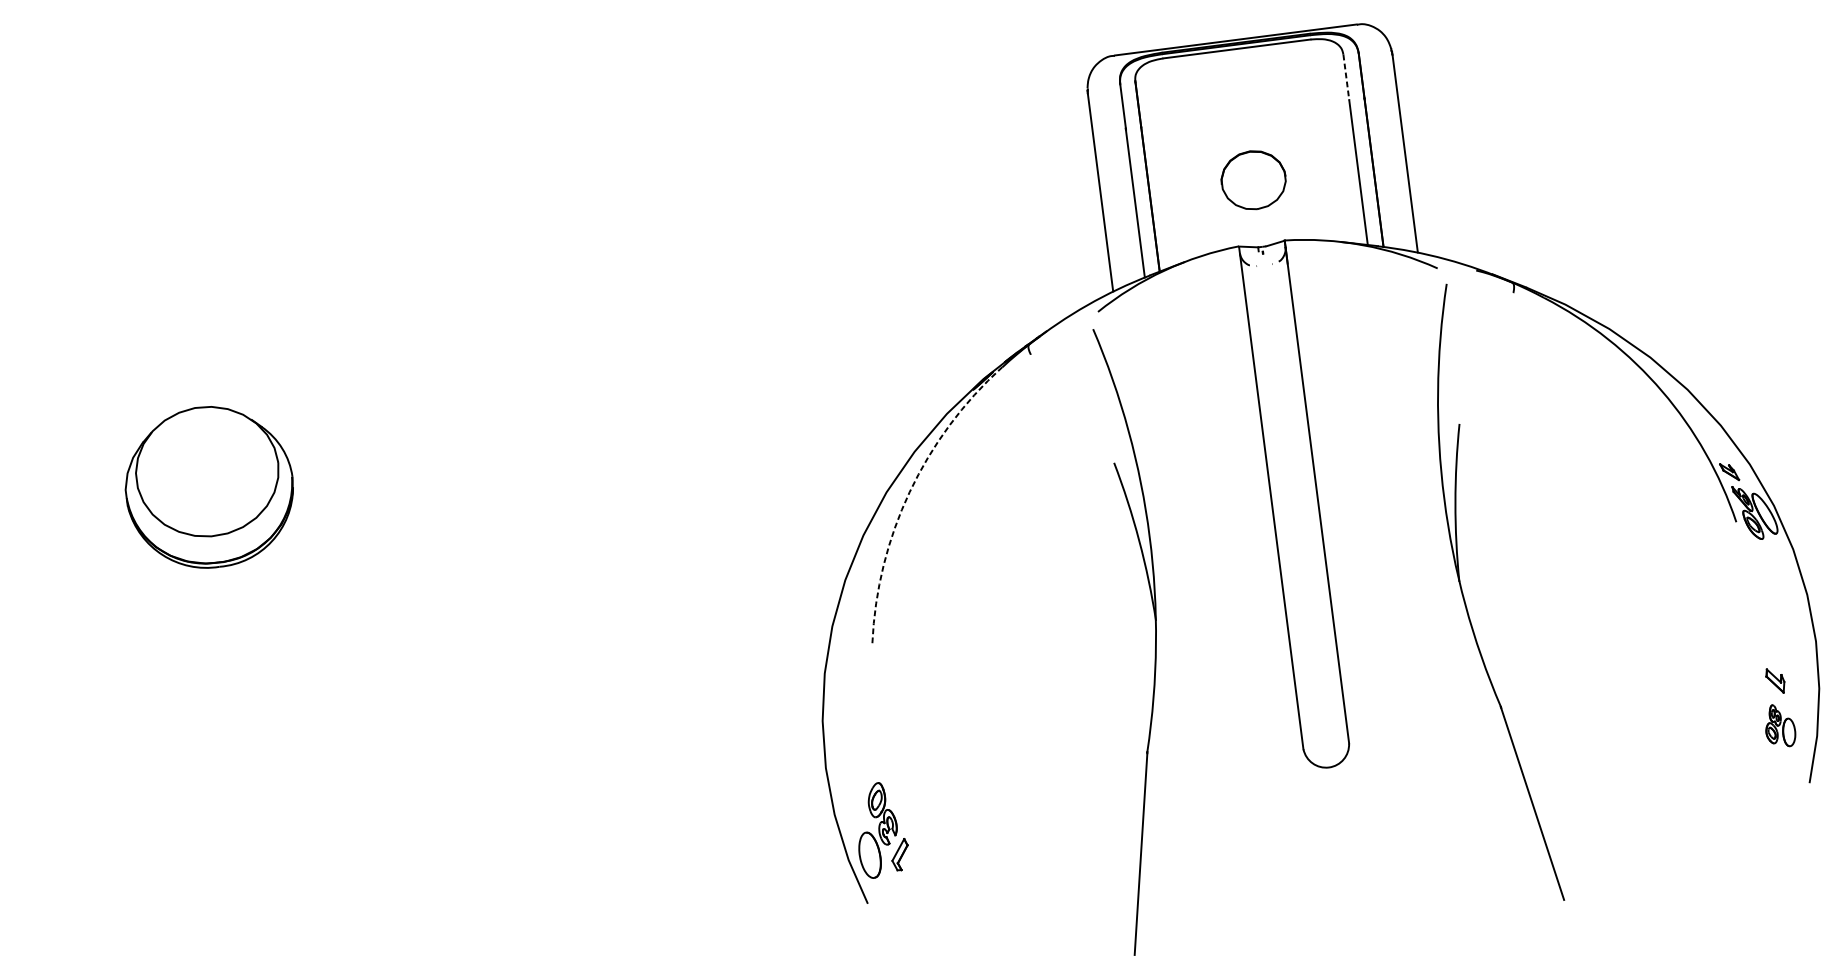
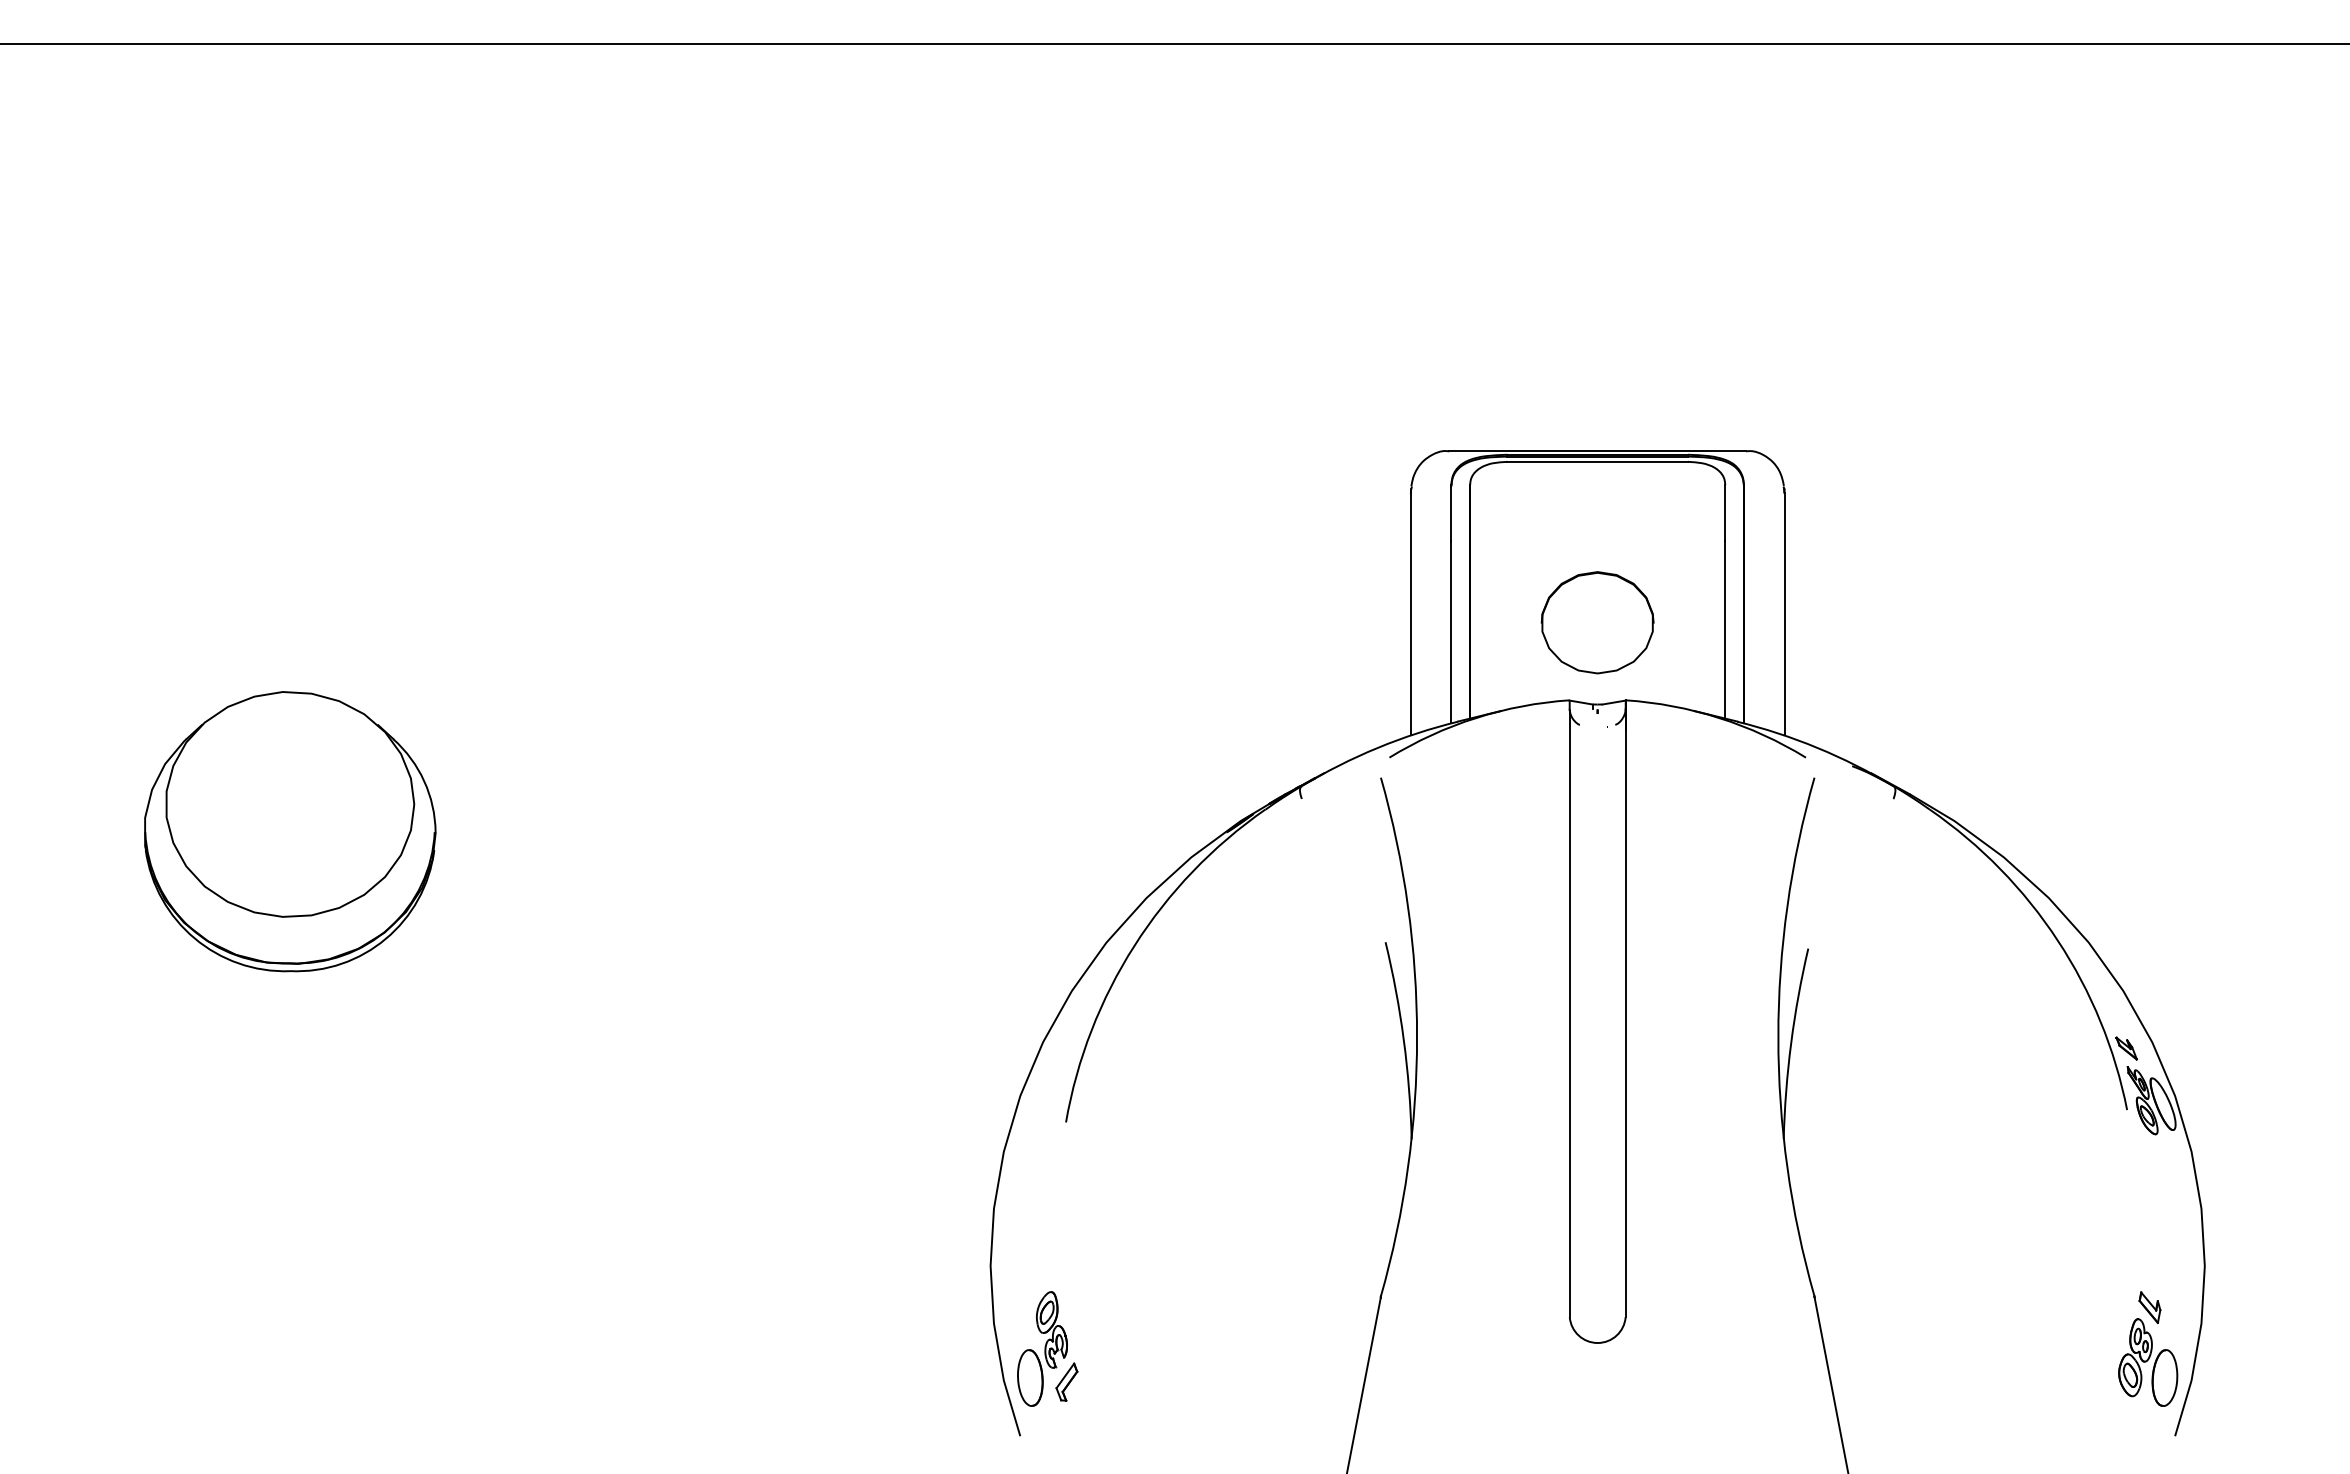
line: (1346, 77) -> (1725, 513), dashed -> solid
part: (1253, 179) -> (1597, 622), size x1.43
part: (209, 486) -> (290, 831), size x1.43
arc: (909, 491) -> (1134, 945), dashed -> solid
part: (1780, 725) -> (2148, 1362), size x1.67

